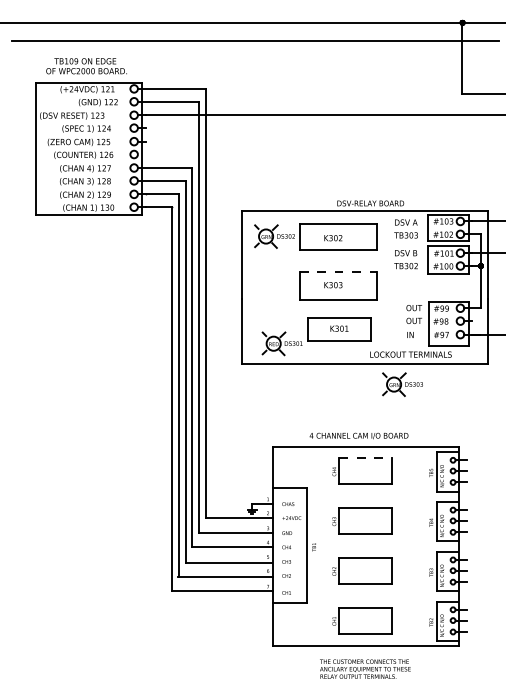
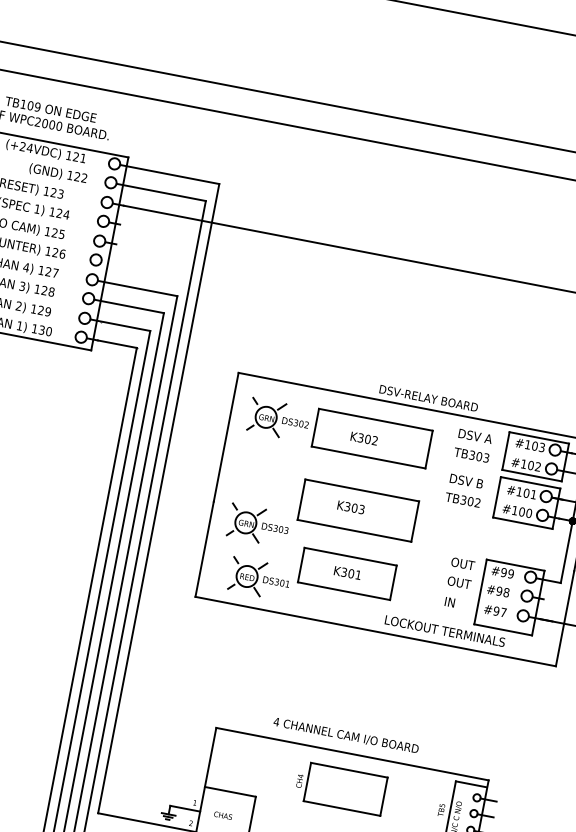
line: (338, 272) -> (362, 490), dashed -> solid
part: (402, 384) -> (258, 525), moved
line: (366, 458) -> (350, 770), dashed -> solid

